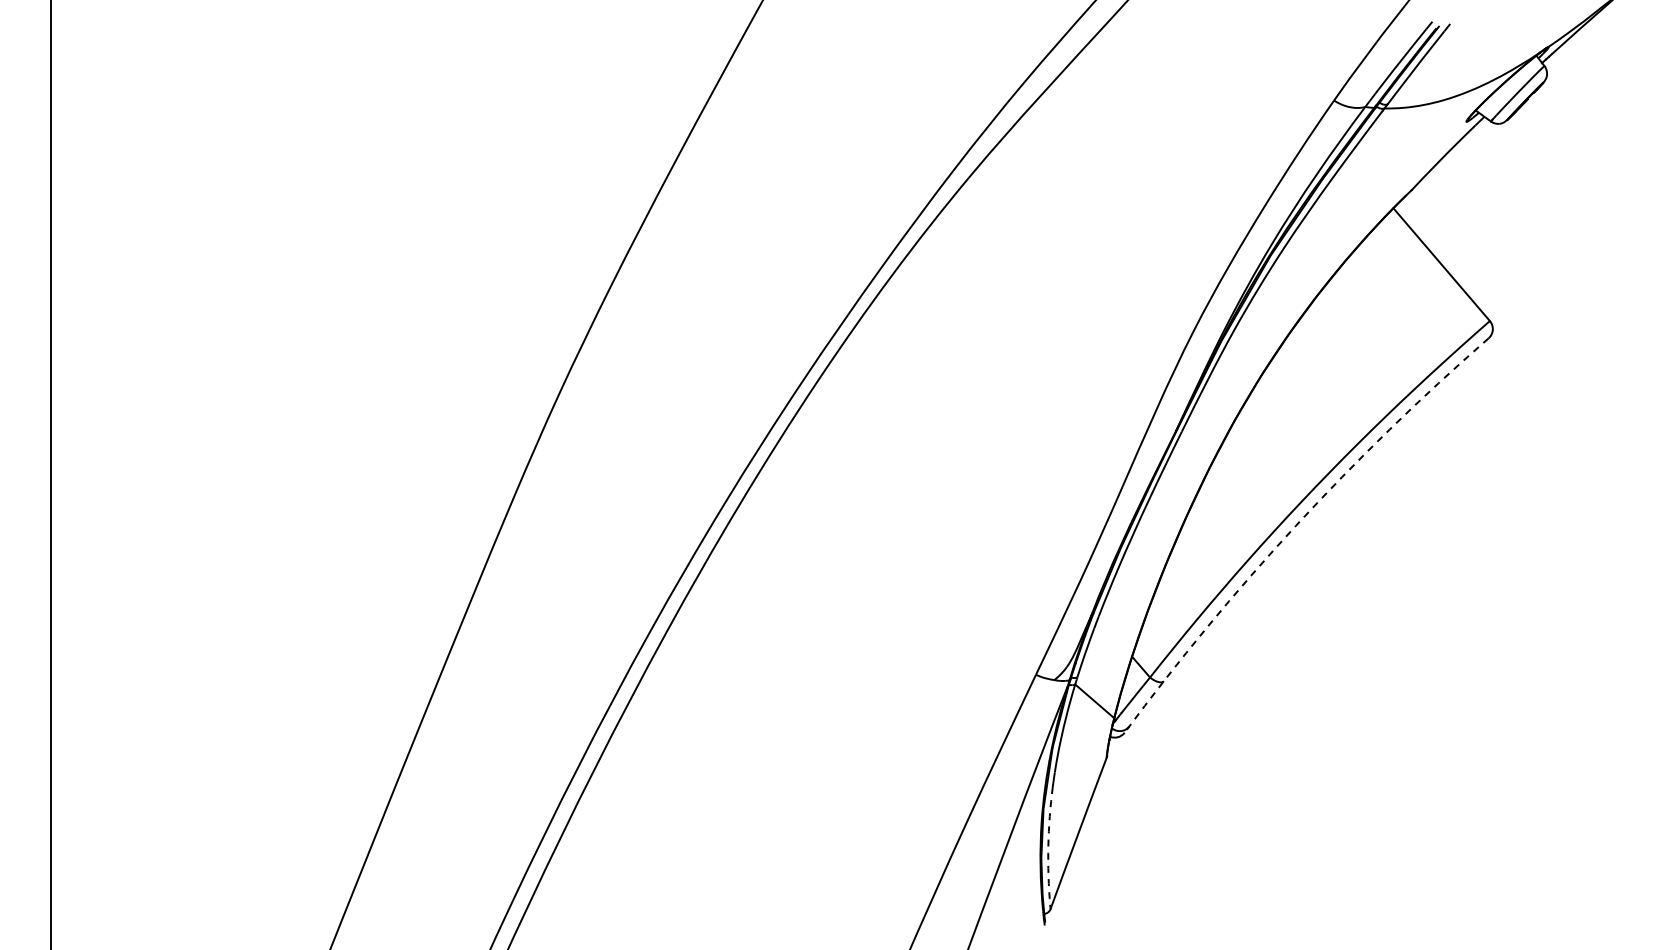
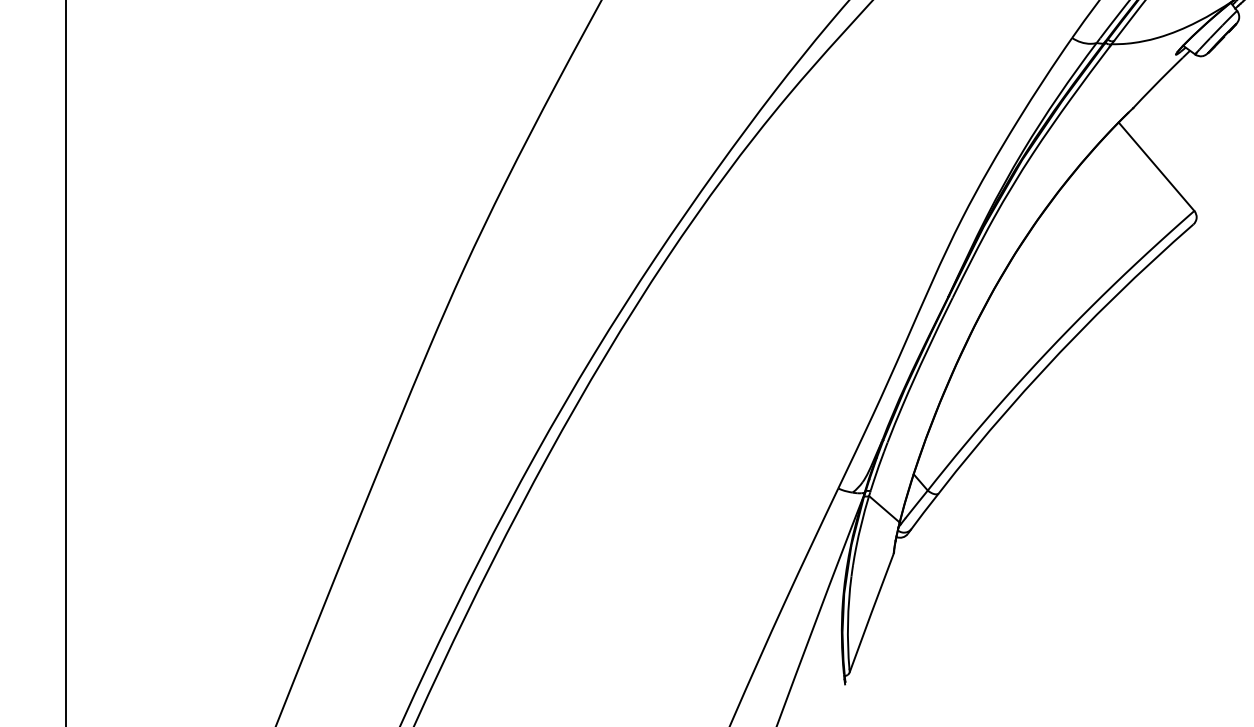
arc: (1296, 525) -> (1042, 371), dashed -> solid
arc: (1048, 846) -> (848, 623), dashed -> solid

